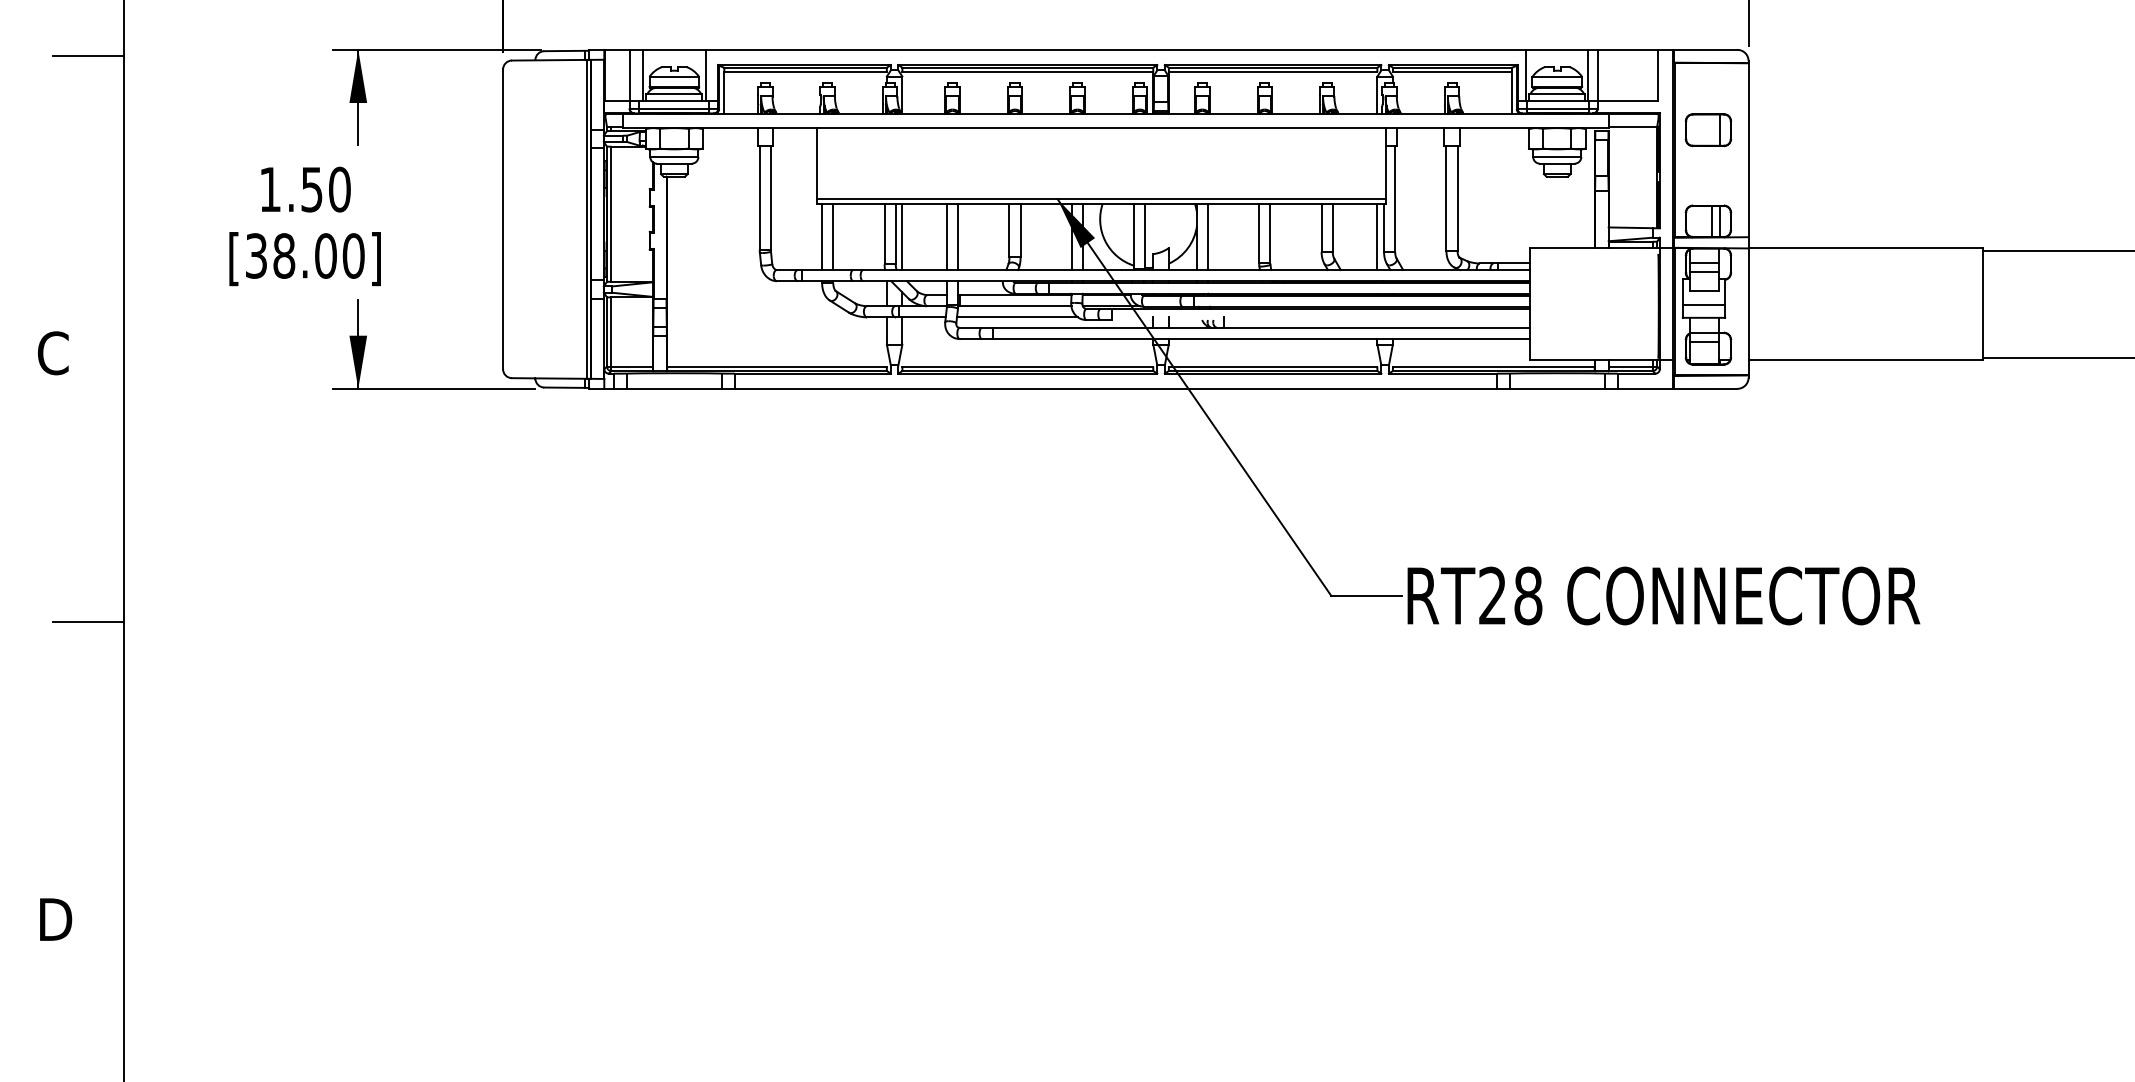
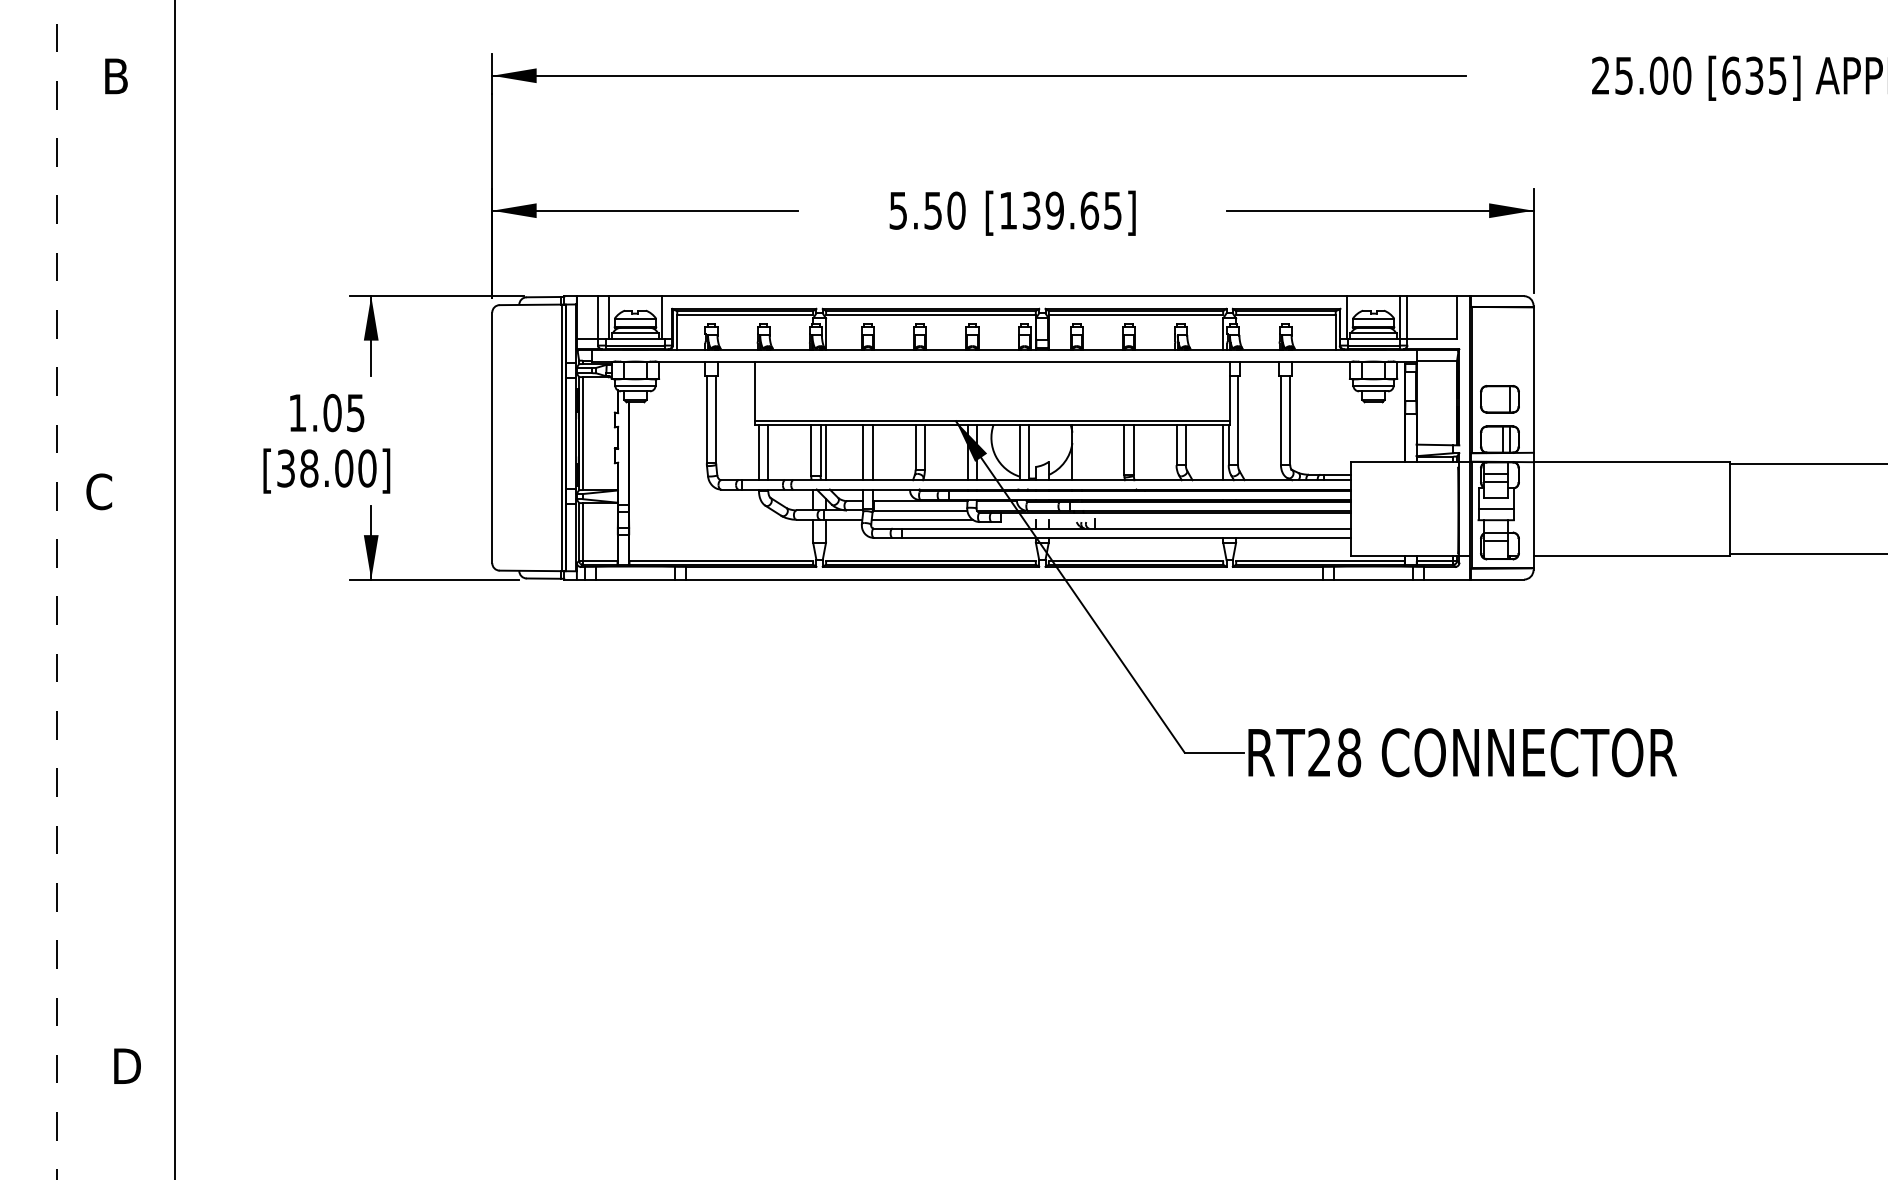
line: (88, 56) -> (145, 301), removed
part: (1707, 130) -> (1499, 399), moved
text: (325, 188) -> (343, 412), 1.50 -> 1.05
line: (1207, 236) -> (1081, 452), removed
text: (53, 352) -> (99, 491), moved
line: (88, 622) -> (145, 774), removed
text: (55, 918) -> (127, 1065), moved

